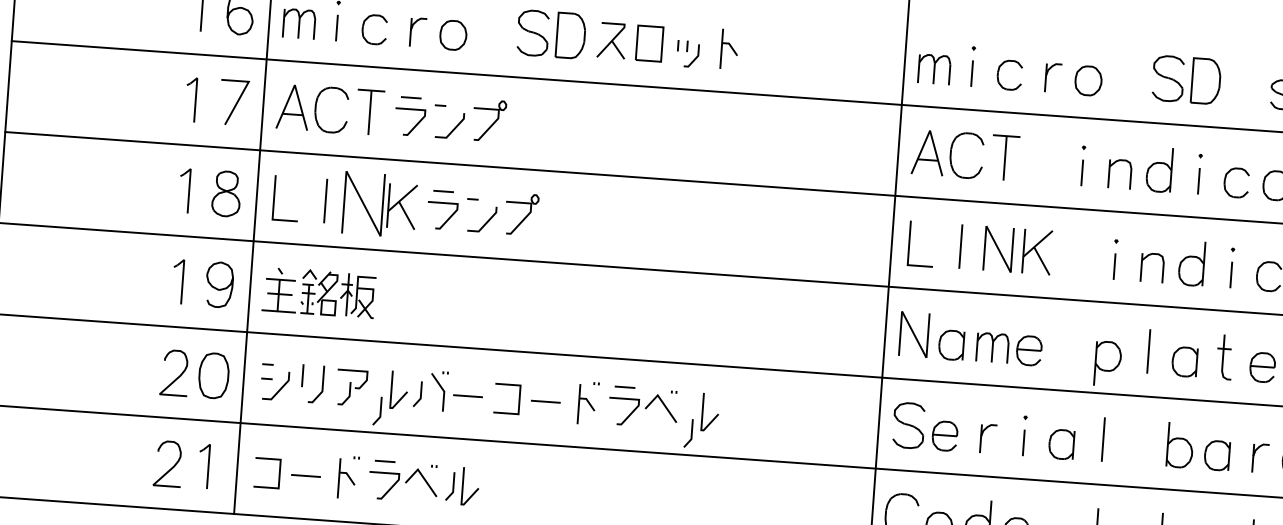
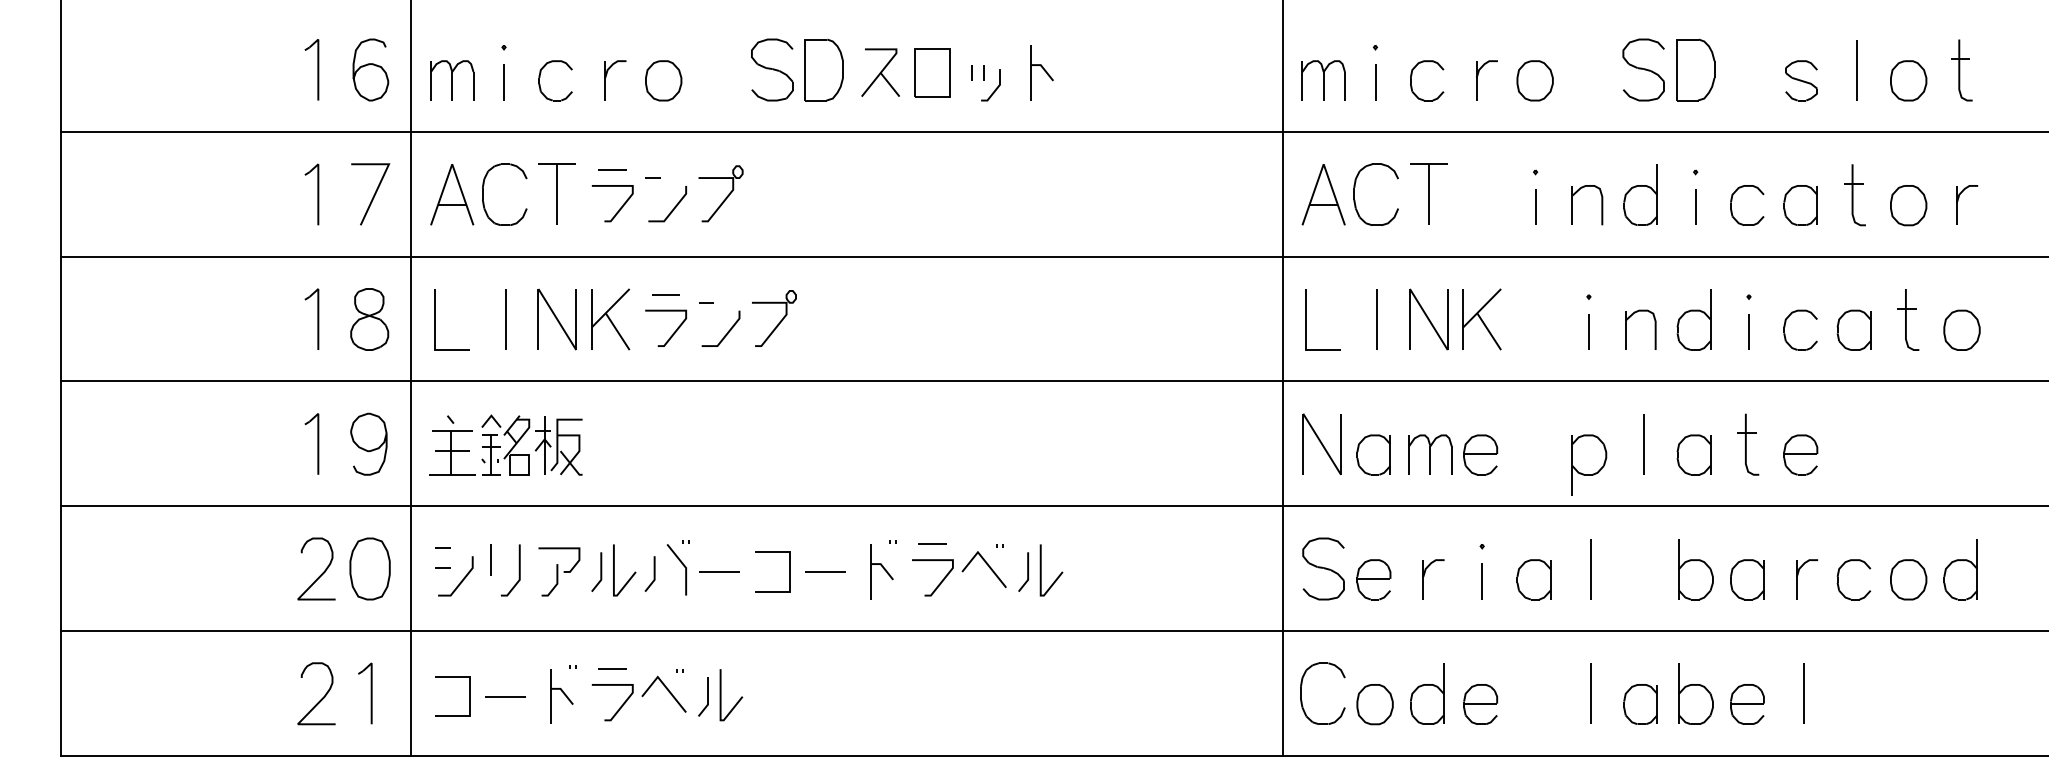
part: (362, 203) -> (556, 319), size x0.71
line: (380, 410) -> (600, 571), moved
line: (691, 433) -> (1027, 571), moved

